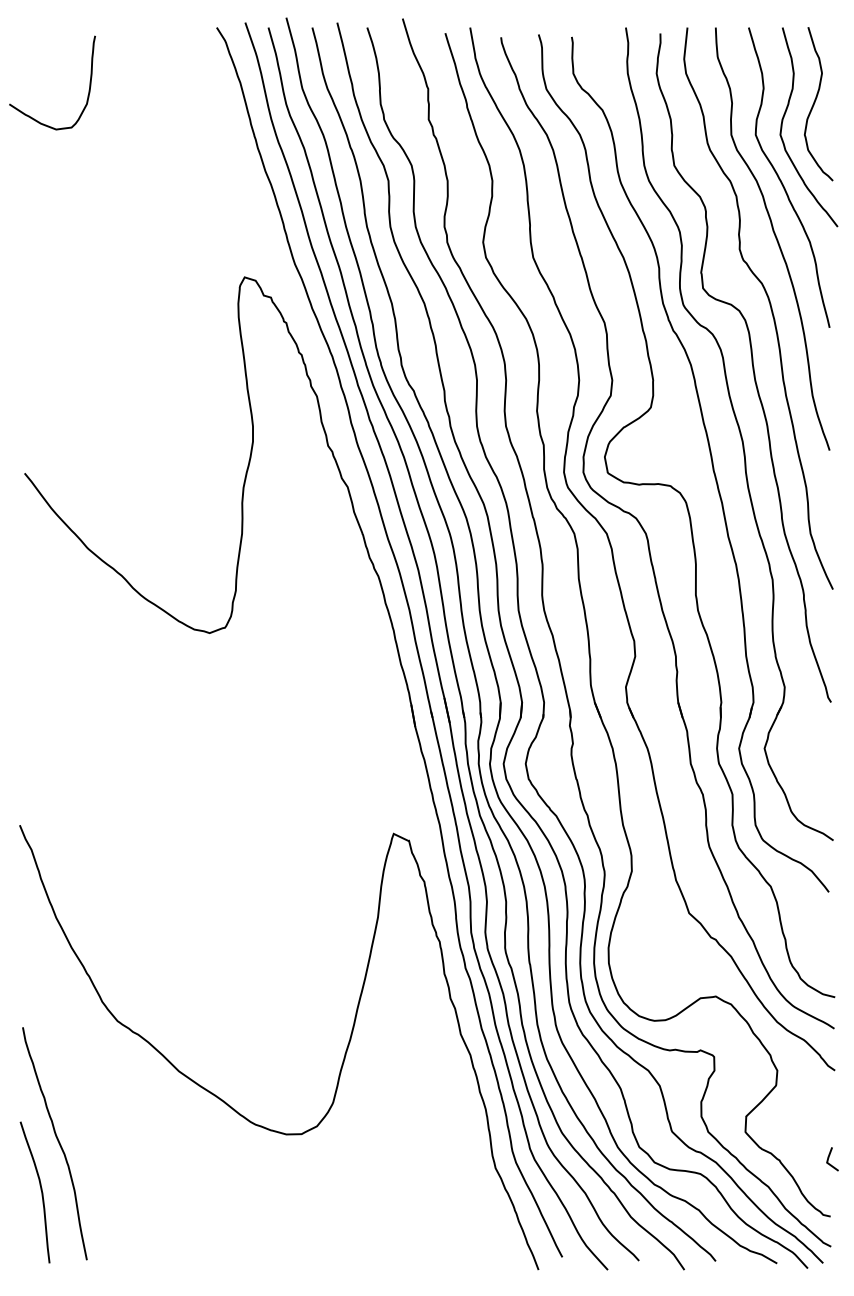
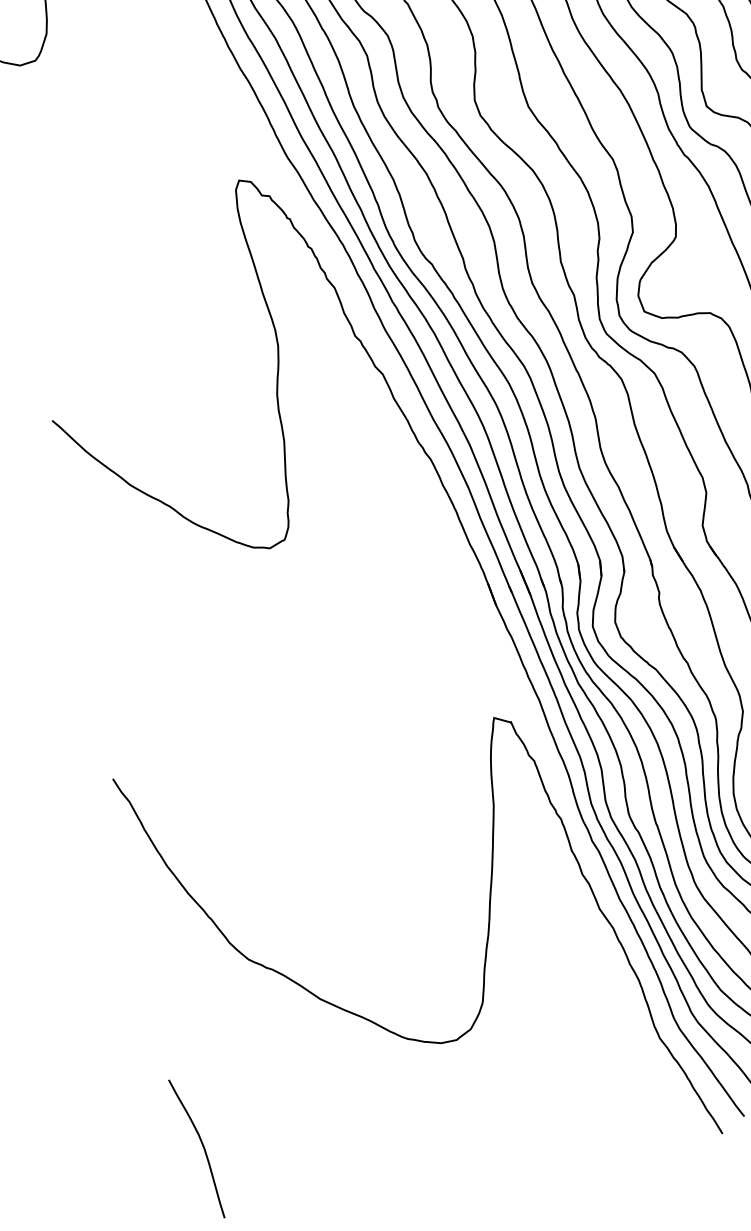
curve: (57, 1141) -> (210, 1093), removed

